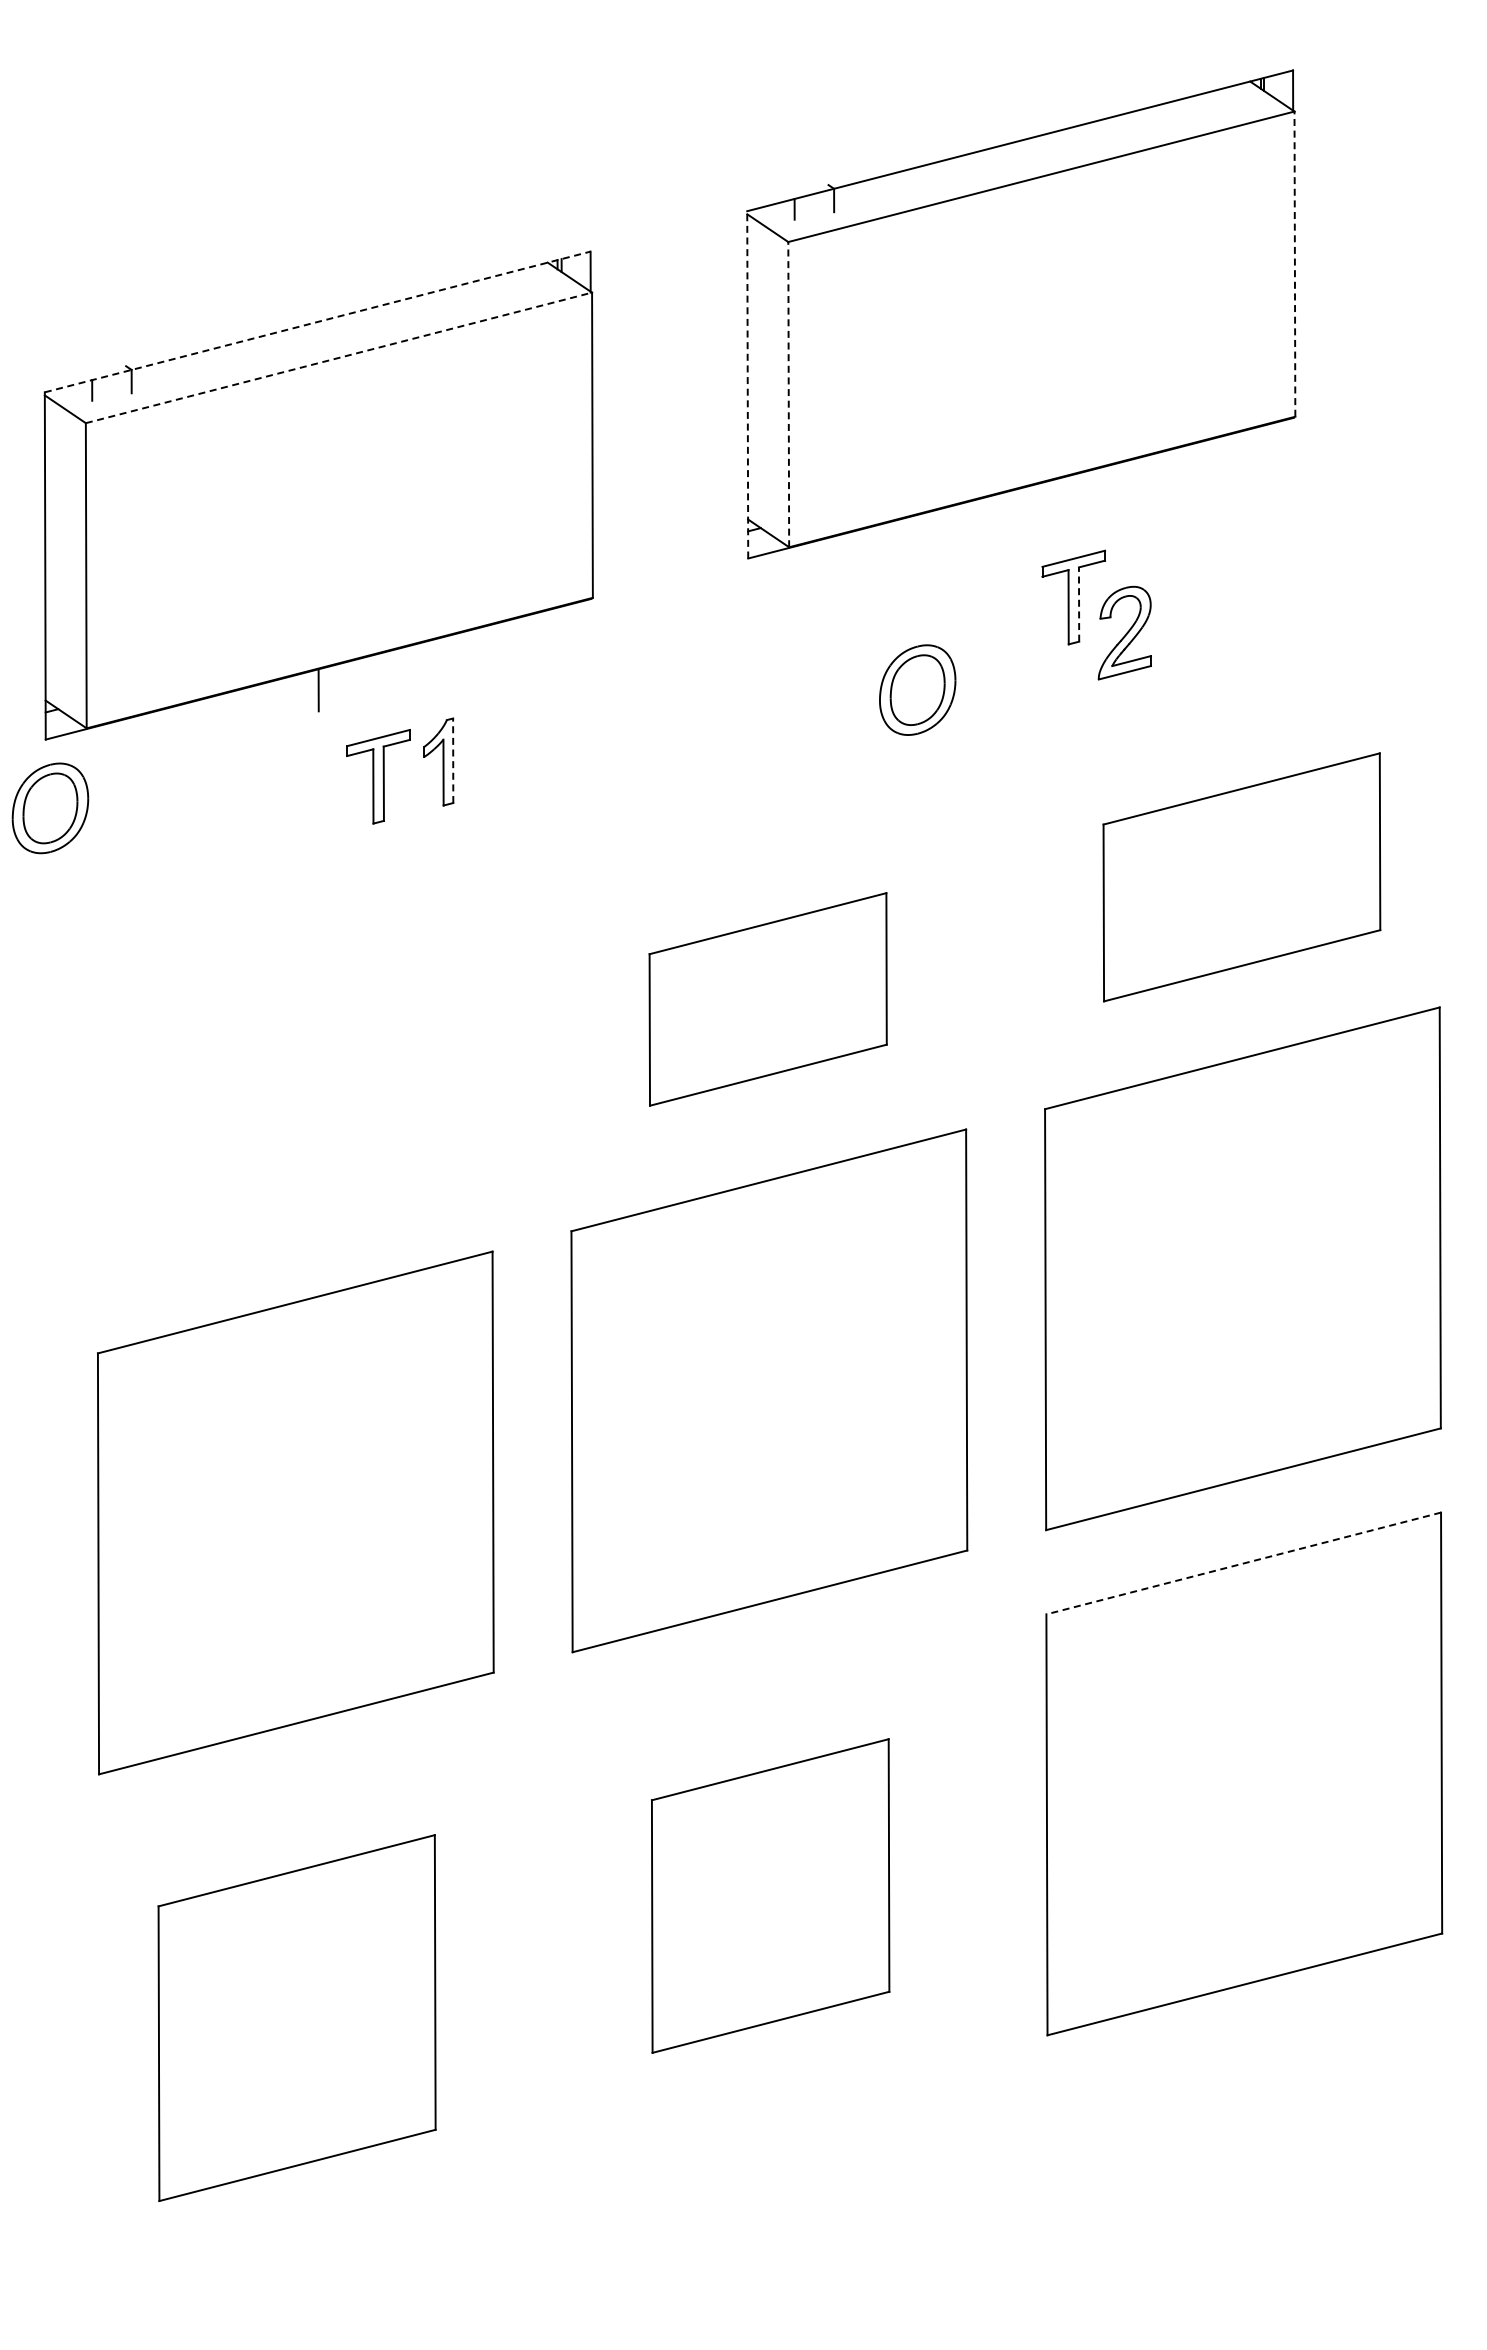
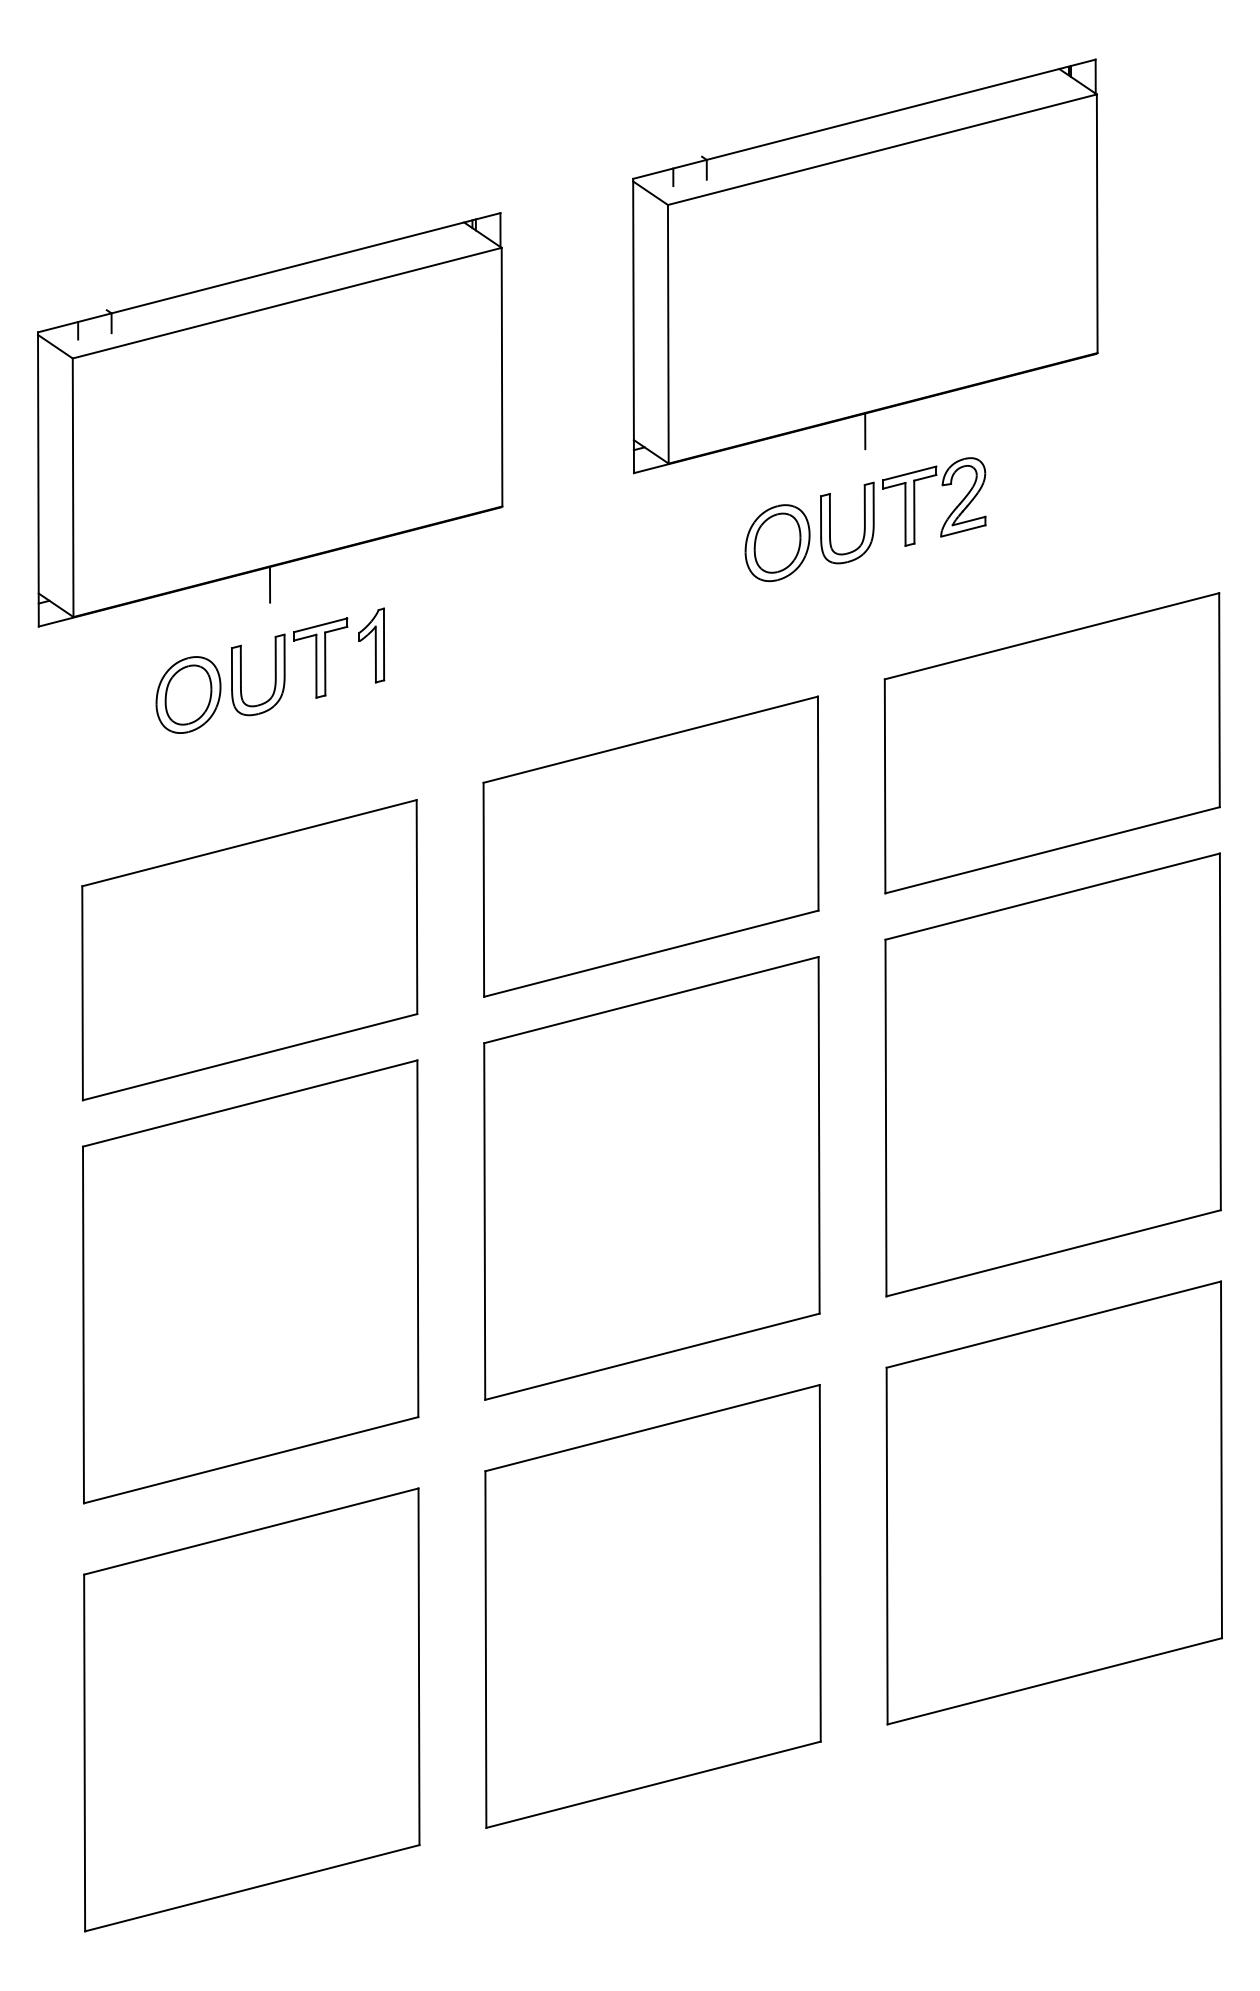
line: (1294, 264) -> (1096, 224), dashed -> solid
line: (317, 321) -> (269, 272), dashed -> solid
line: (339, 357) -> (287, 302), dashed -> solid
line: (747, 384) -> (633, 325), dashed -> solid
line: (788, 394) -> (668, 334), dashed -> solid
line: (1021, 509) -> (865, 431), added
line: (1079, 604) -> (914, 512), dashed -> solid
part: (1019, 616) -> (863, 522), added
part: (1124, 632) -> (962, 496), moved
part: (917, 689) -> (777, 542), moved
line: (453, 760) -> (384, 644), dashed -> solid
part: (285, 796) -> (241, 674), added
part: (50, 808) -> (188, 695), moved
part: (1241, 877) -> (1051, 743), size x1.43
part: (767, 999) -> (650, 846), size x1.67
part: (294, 1121) -> (249, 950), added
line: (1243, 1563) -> (1053, 1324), dashed -> solid
part: (770, 1895) -> (652, 1605), size x1.67
part: (296, 2017) -> (251, 1709), size x1.43

